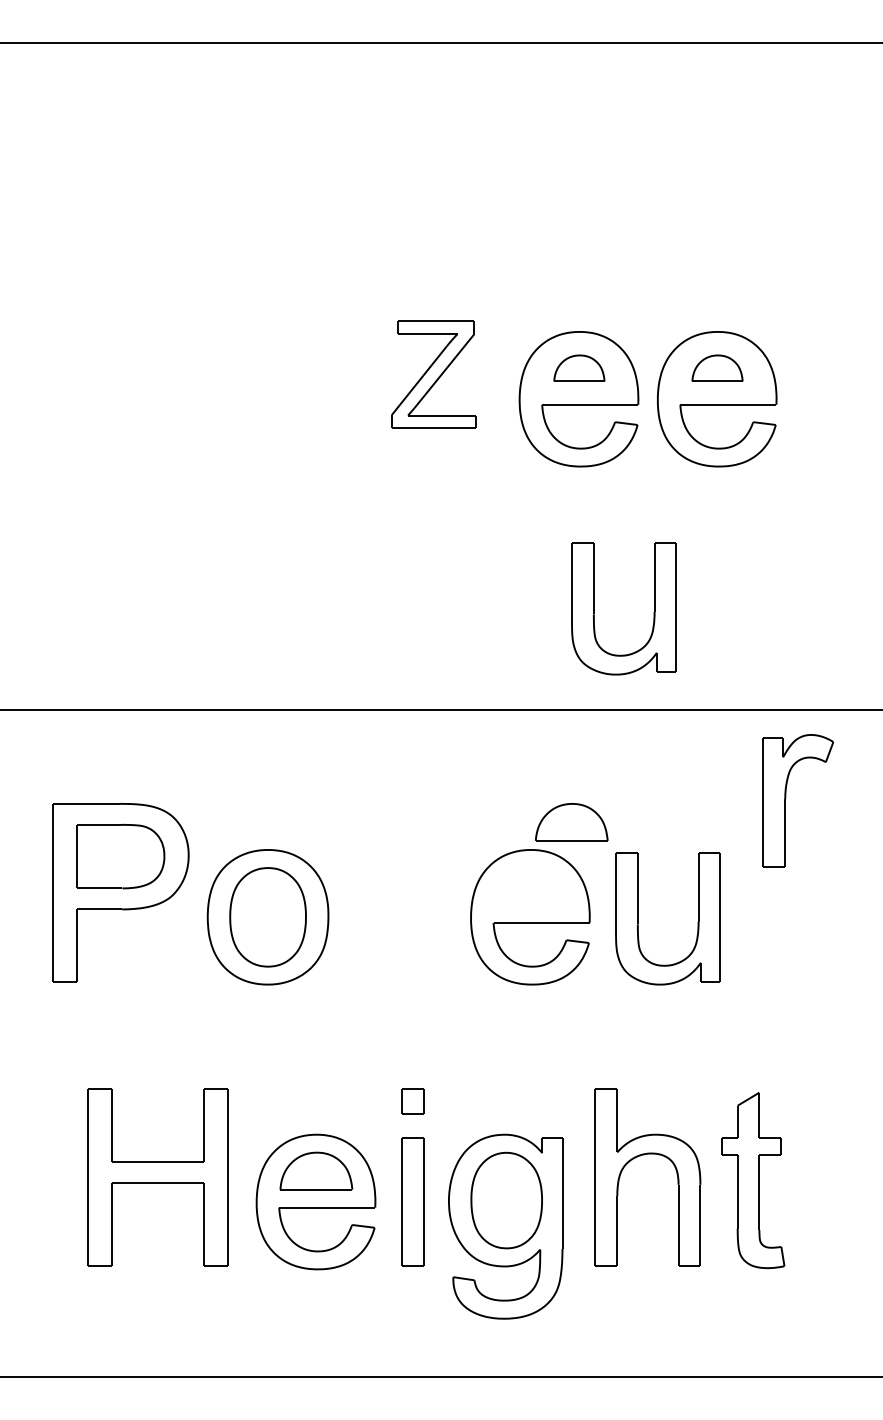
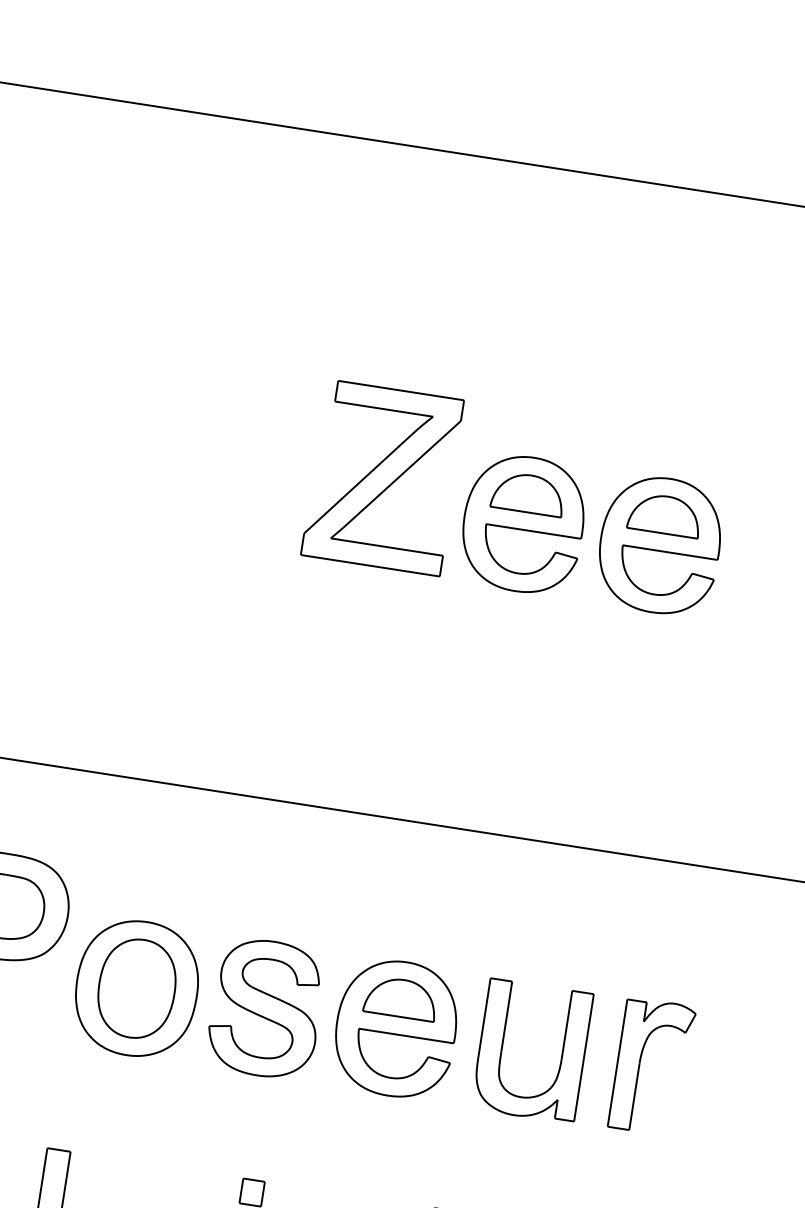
part: (579, 368) -> (528, 493), size x1.43
part: (717, 368) -> (665, 515), size x1.43
part: (433, 374) -> (383, 477), size x1.67
part: (594, 608) -> (506, 733), removed
part: (786, 798) -> (640, 1062), moved
part: (571, 822) -> (400, 998), moved
part: (398, 917) -> (265, 1008), added

